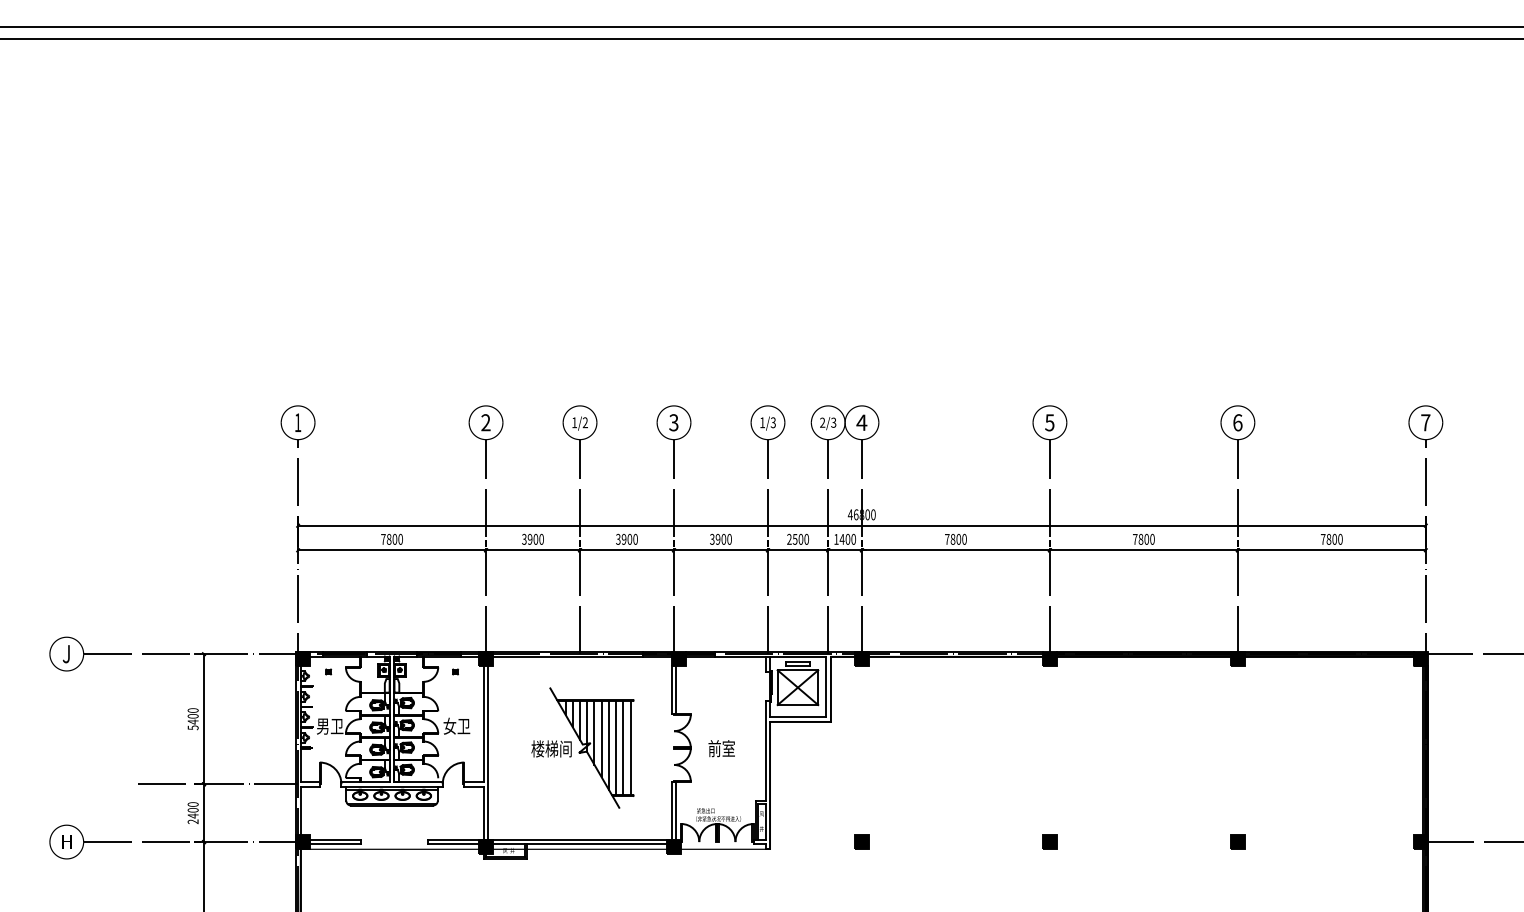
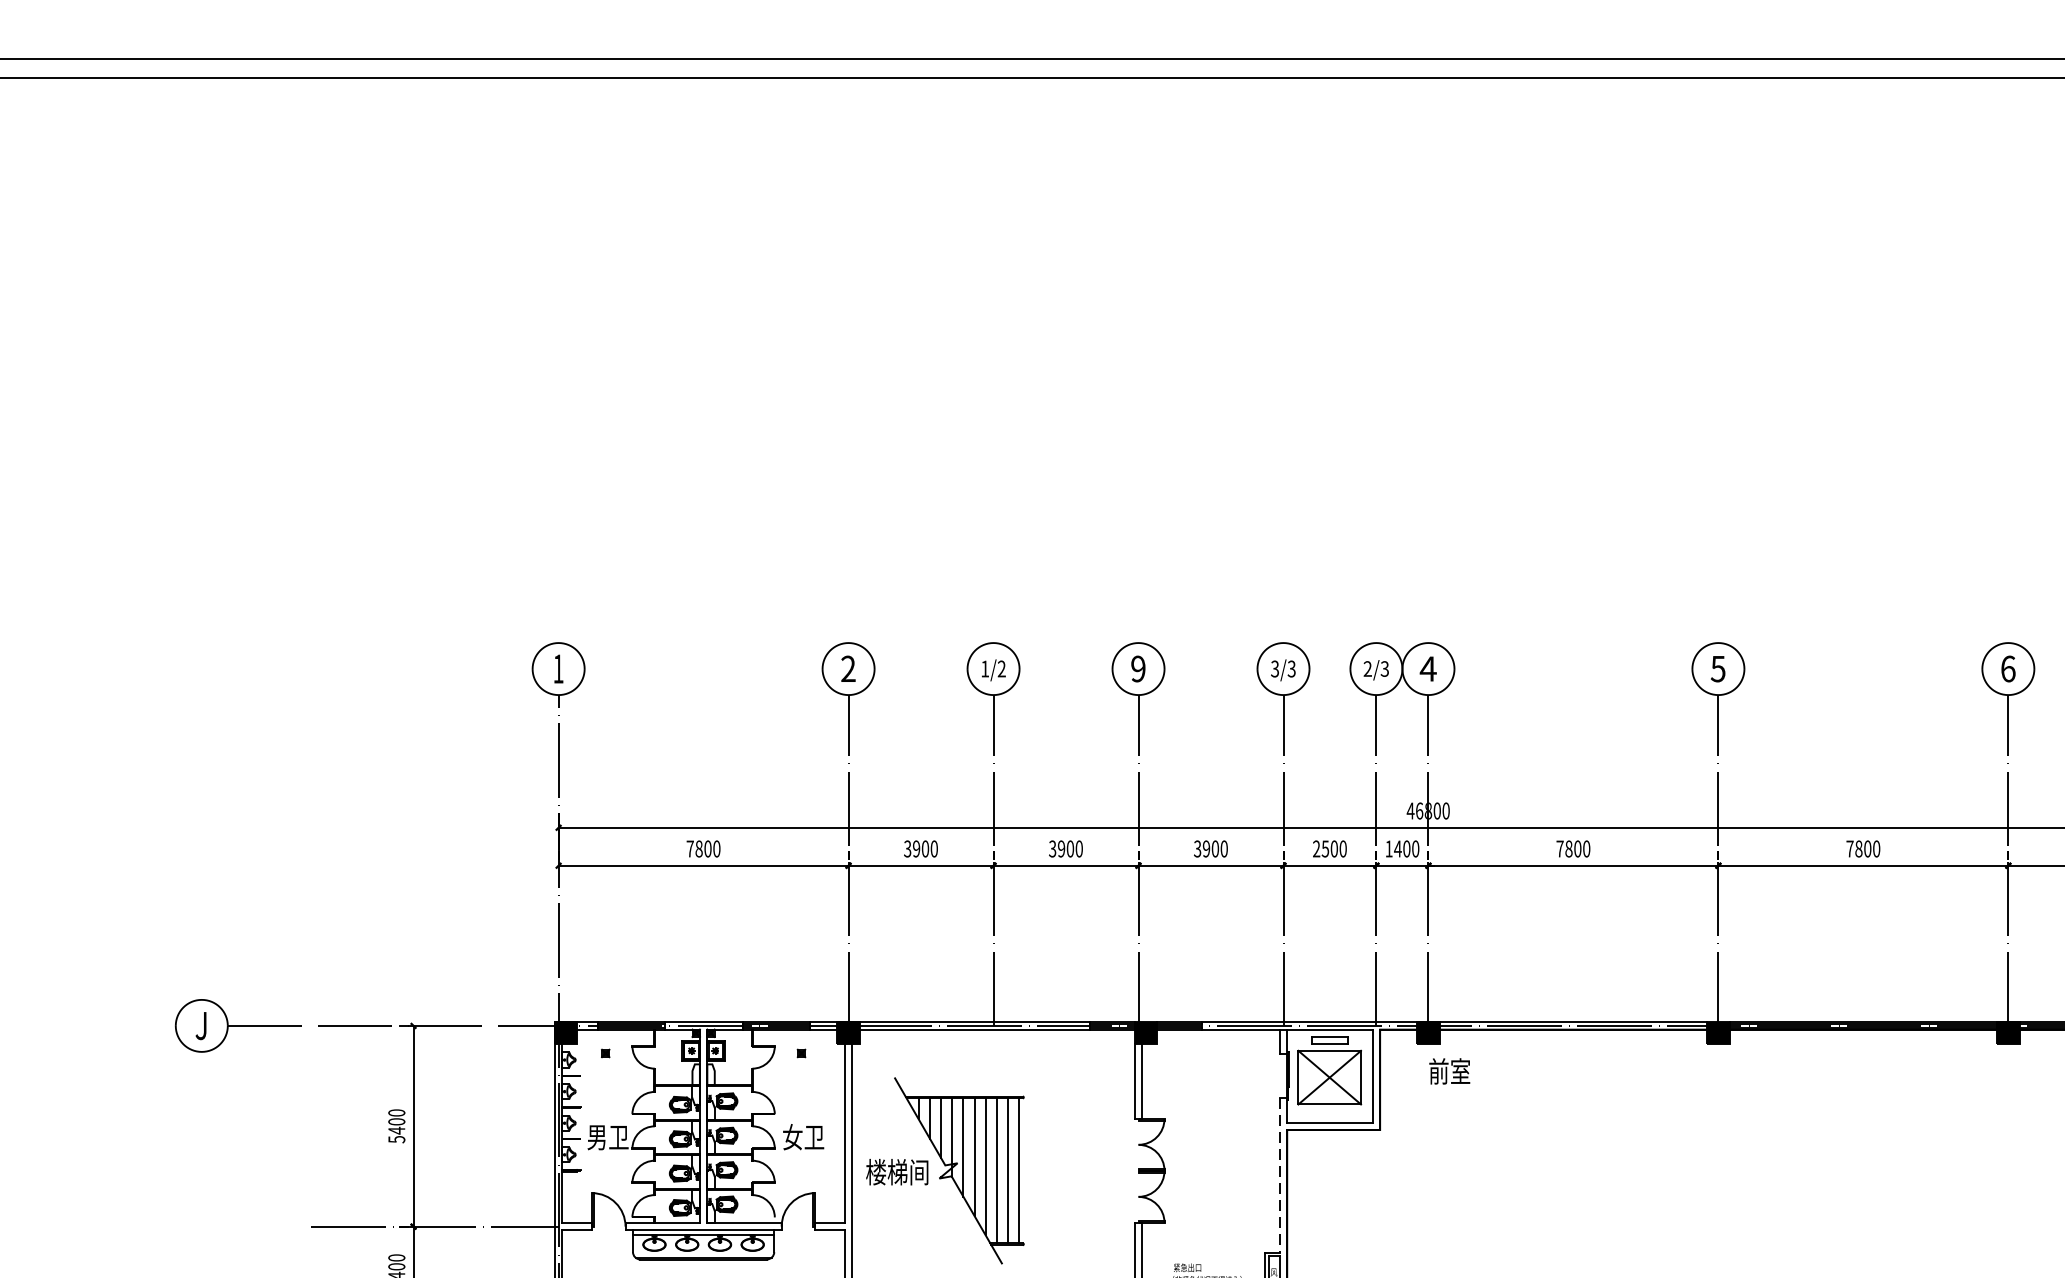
text: (673, 422) -> (1137, 668), 3 -> 9
text: (762, 422) -> (1275, 668), 1/3 -> 3/3
part: (582, 747) -> (944, 1169), moved
text: (721, 748) -> (1449, 1071), moved
line: (765, 751) -> (1279, 1176), solid -> dashed

